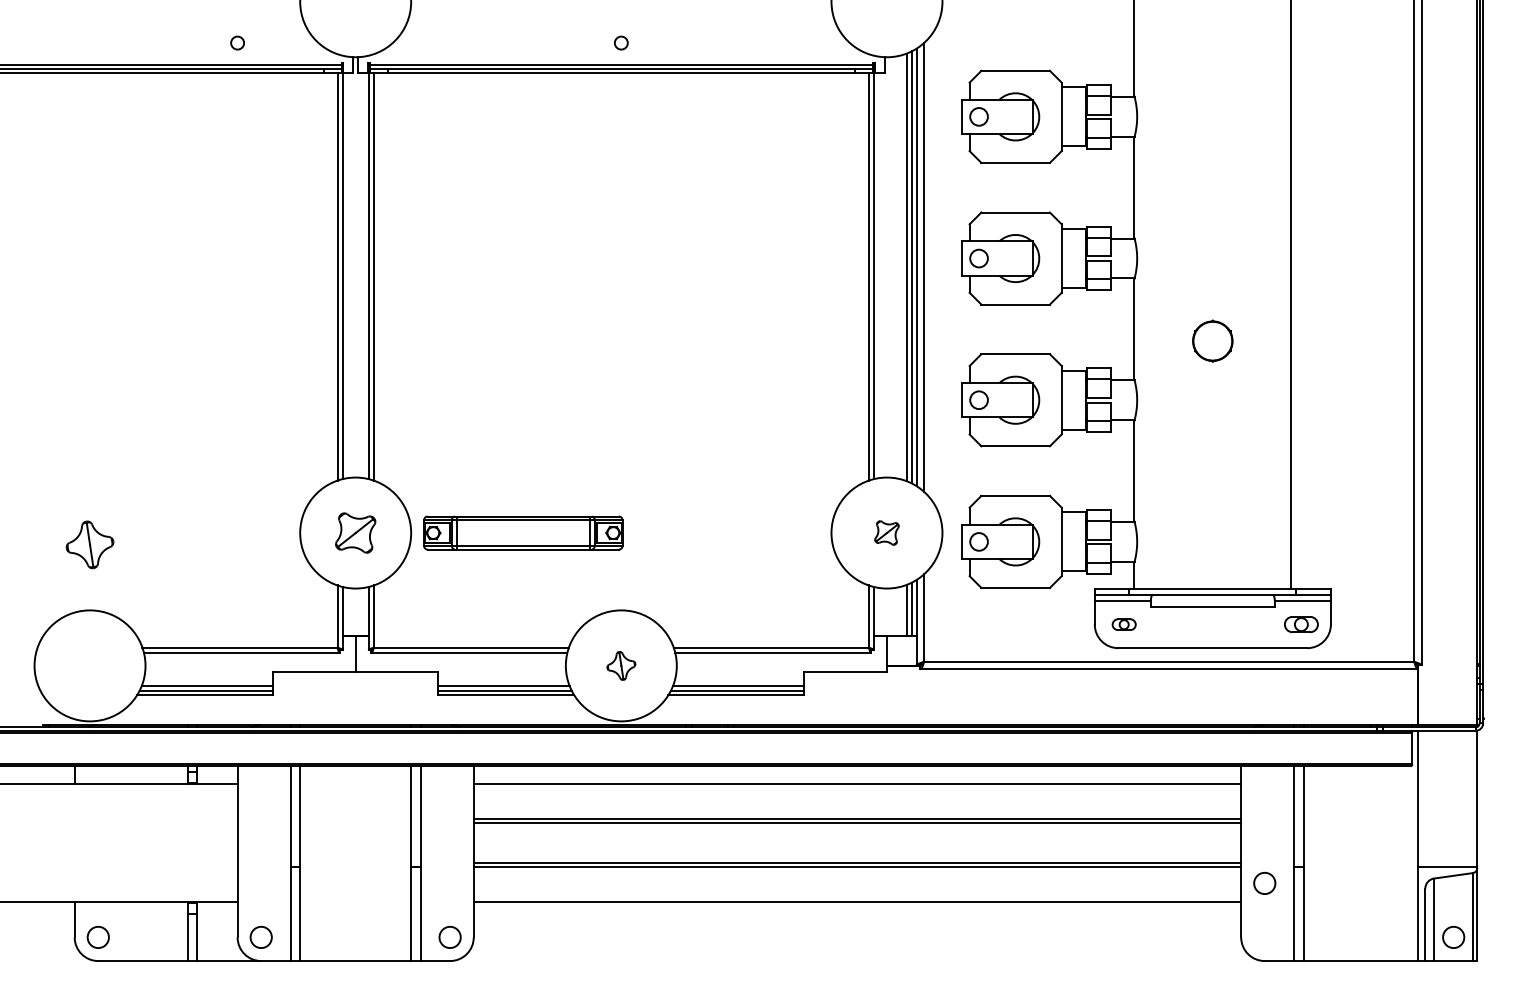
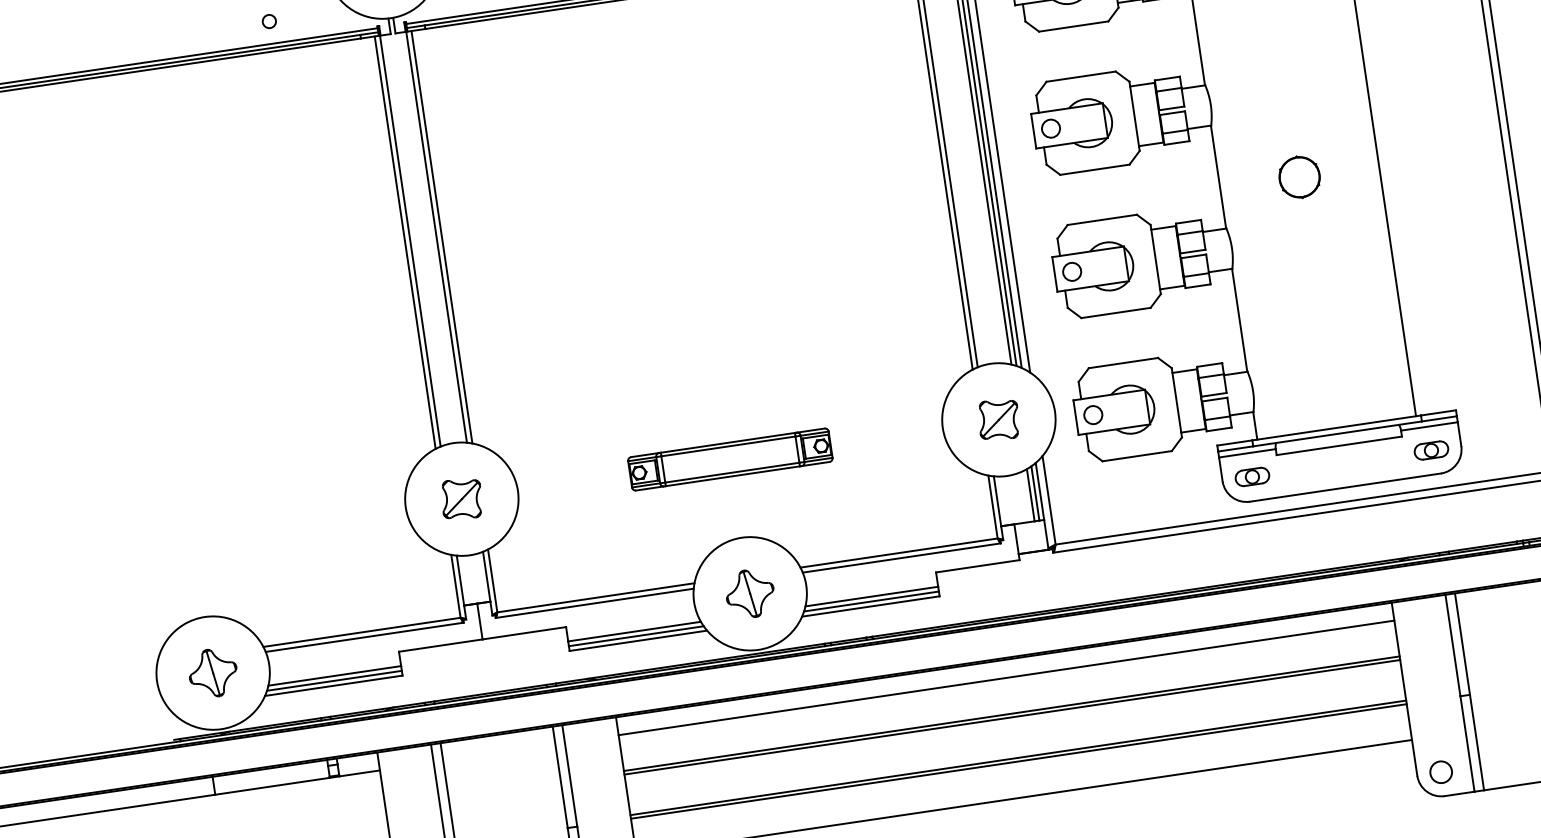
part: (523, 532) -> (730, 458), moved
part: (886, 532) -> (998, 419), size x1.67
part: (89, 544) -> (212, 672), moved
part: (1123, 624) -> (1251, 477), size x1.43
part: (621, 665) -> (750, 593), size x1.67
circle: (1264, 882) -> (1440, 771), moved

